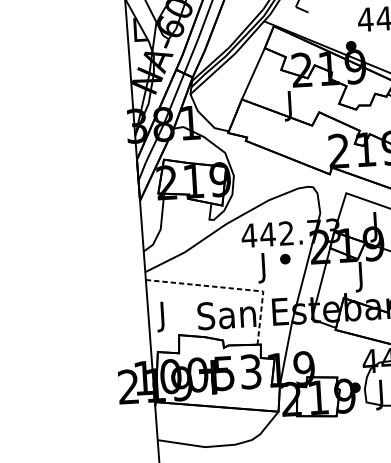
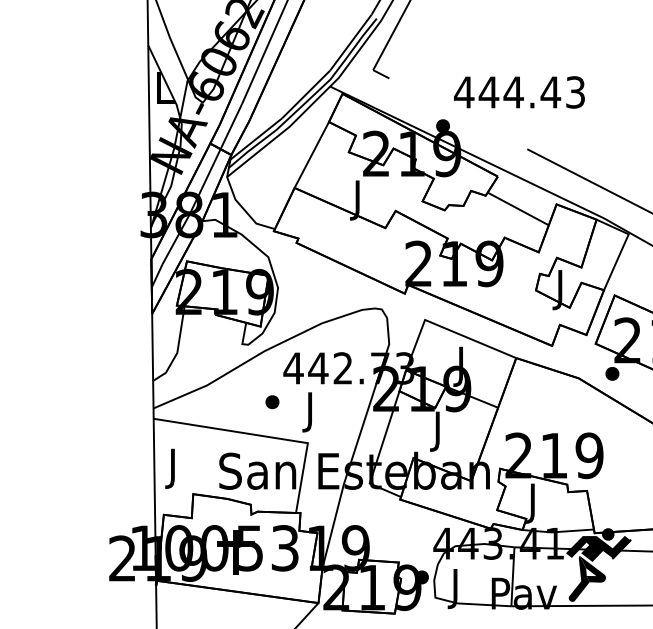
part: (285, 259) -> (272, 402), moved
line: (231, 288) -> (266, 436), dashed -> solid

